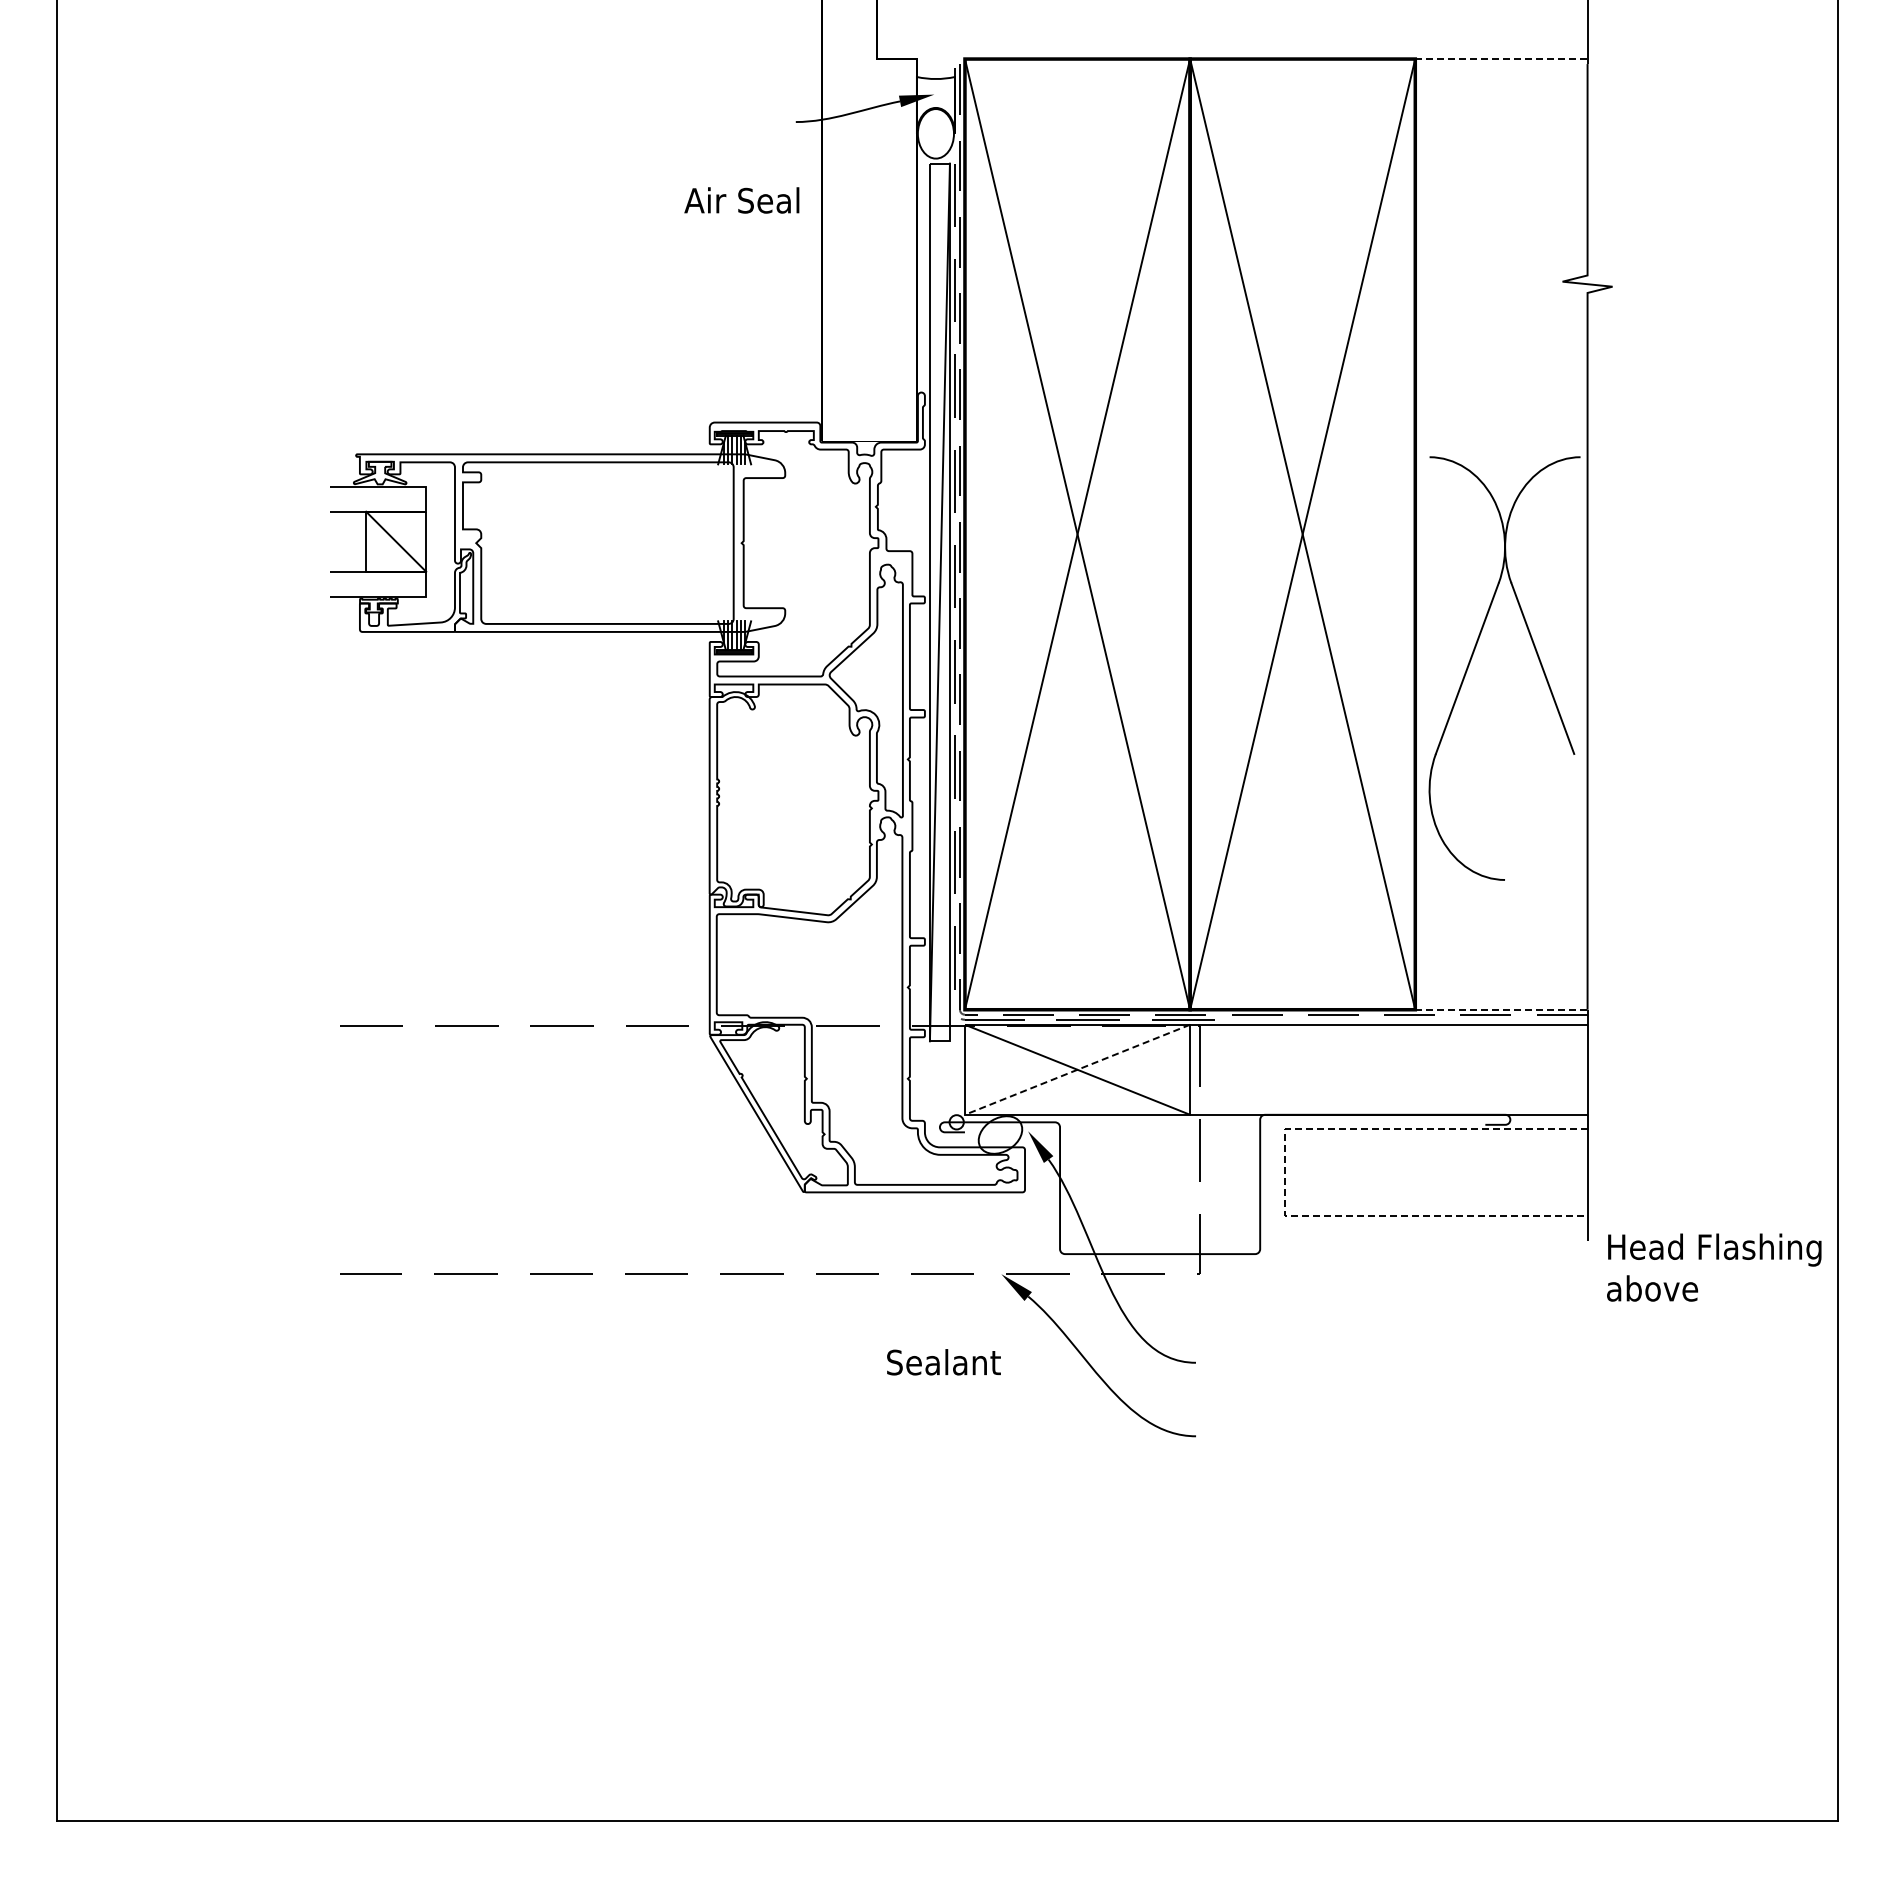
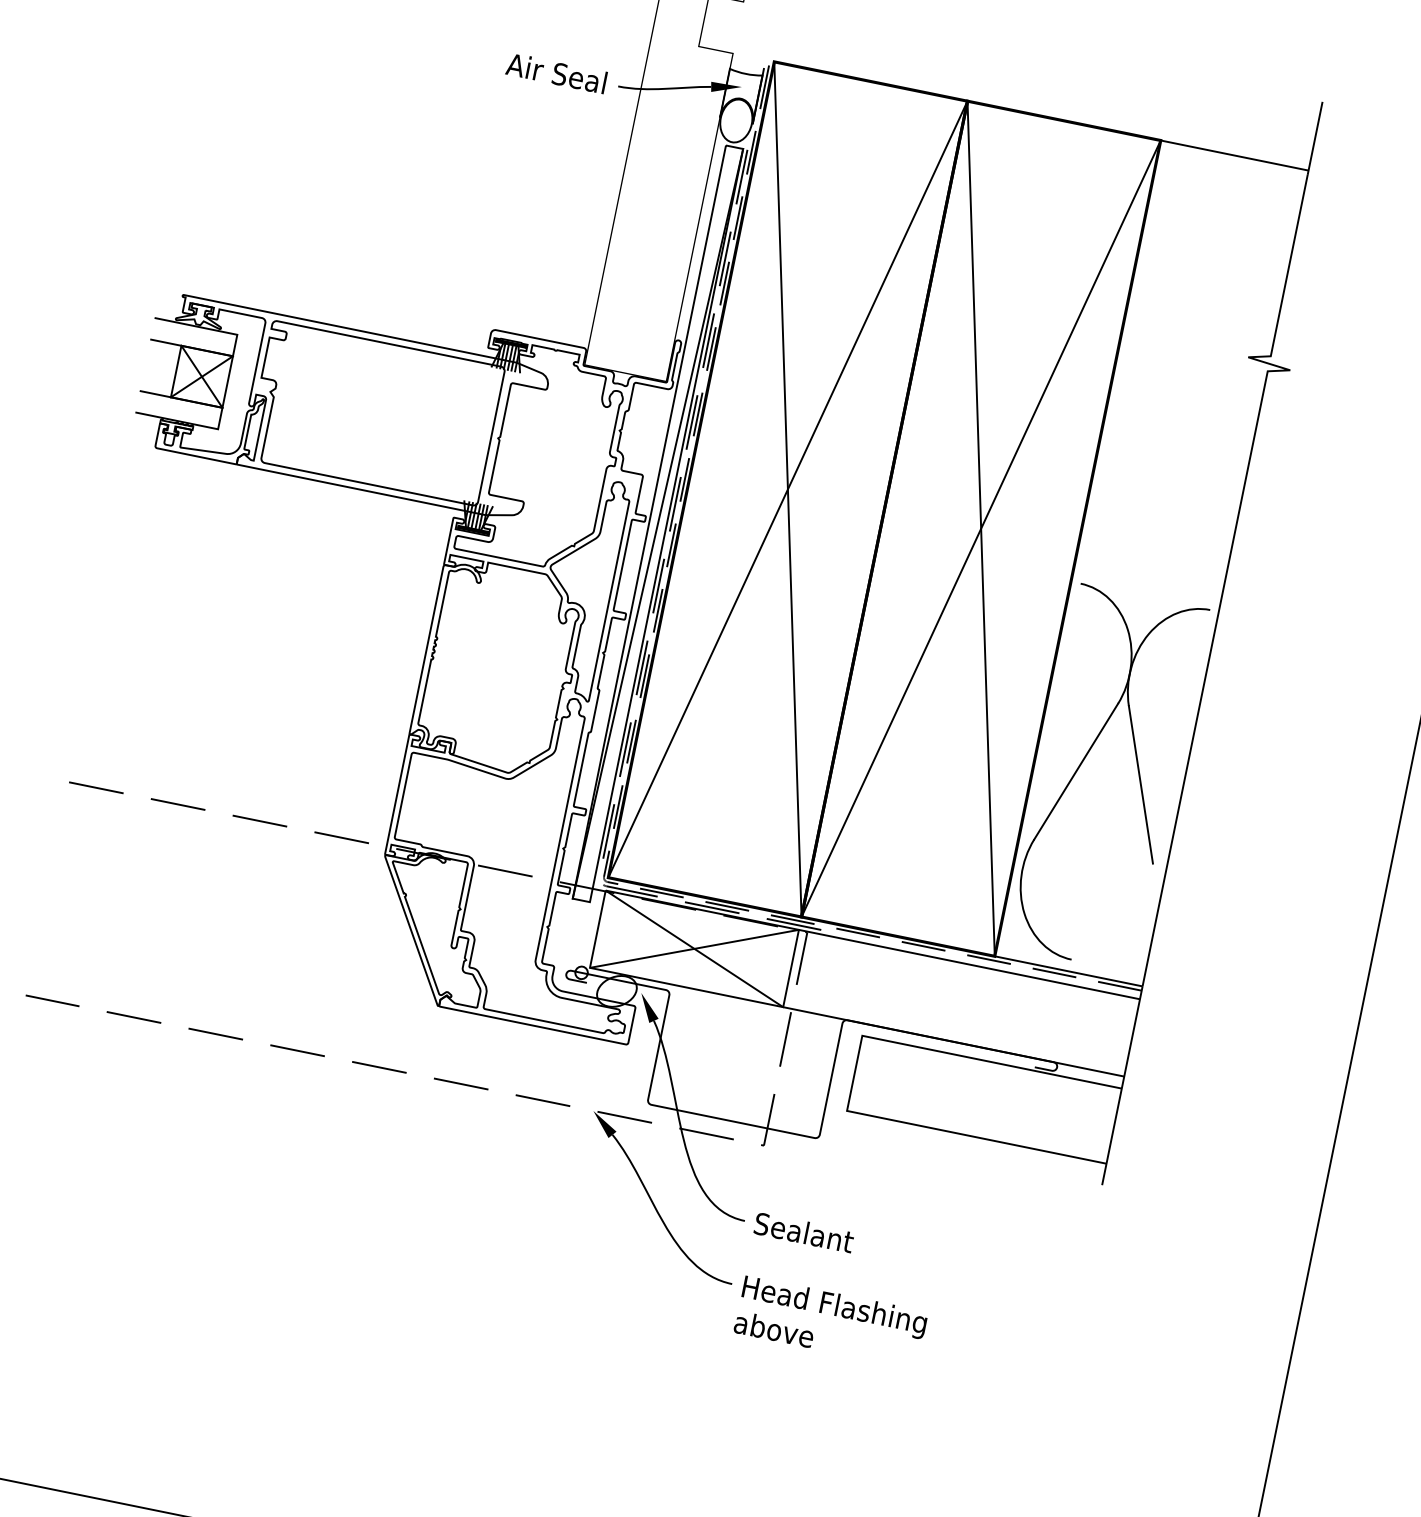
line: (1501, 59) -> (1234, 155), dashed -> solid
text: (741, 200) -> (556, 73), moved
line: (396, 541) -> (202, 376), added
part: (1473, 655) -> (1083, 761), moved
line: (1501, 1009) -> (1068, 971), dashed -> solid
line: (1077, 1069) -> (694, 948), dashed -> solid
line: (1285, 1172) -> (854, 1073), dashed -> solid
text: (1714, 1267) -> (831, 1322), moved
text: (943, 1362) -> (803, 1232), moved

